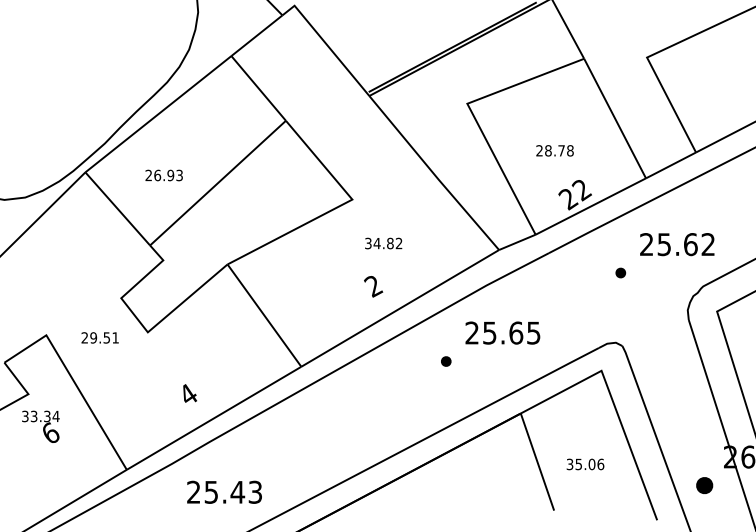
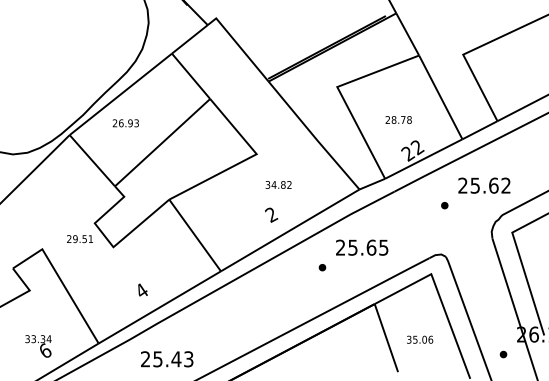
text: (163, 175) -> (125, 123), moved
text: (99, 338) -> (79, 239), moved
text: (40, 426) -> (38, 346), moved
part: (704, 485) -> (503, 354), size x0.62

